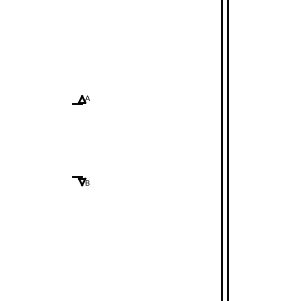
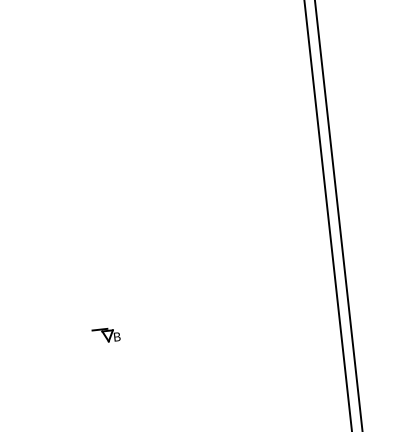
part: (80, 99) -> (90, 200), removed

